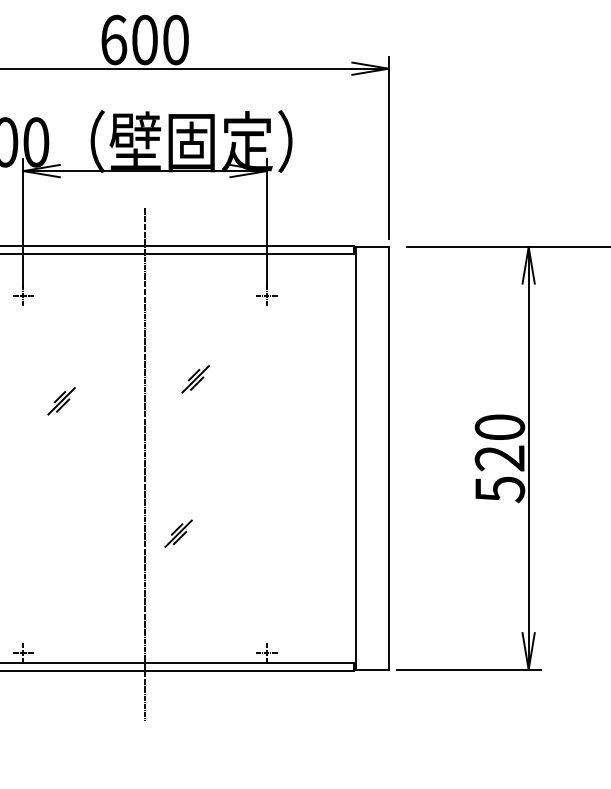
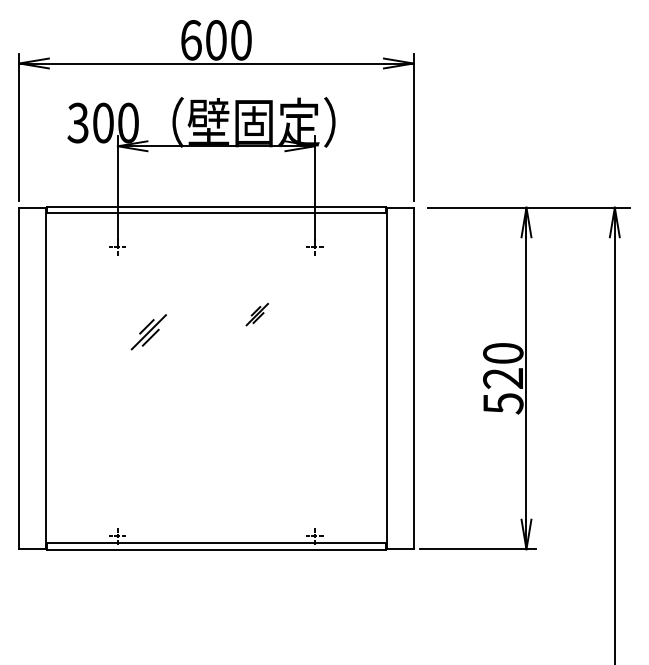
part: (61, 401) -> (148, 332), size x1.6
line: (145, 464) -> (216, 383), removed
part: (178, 533) -> (243, 439), removed

